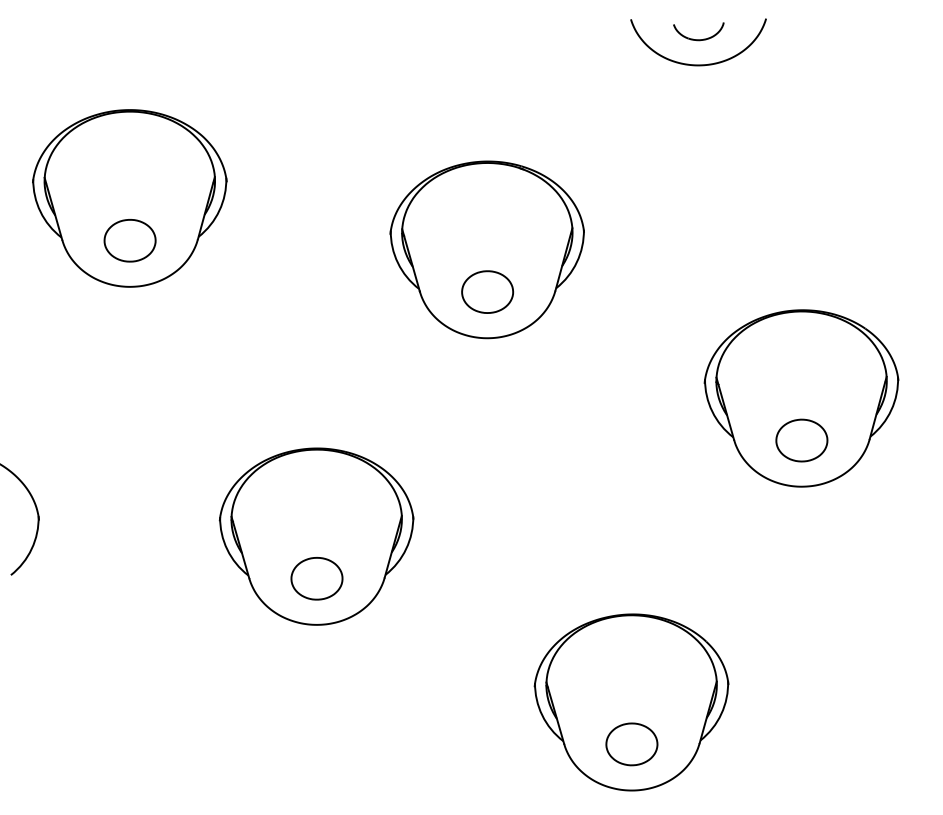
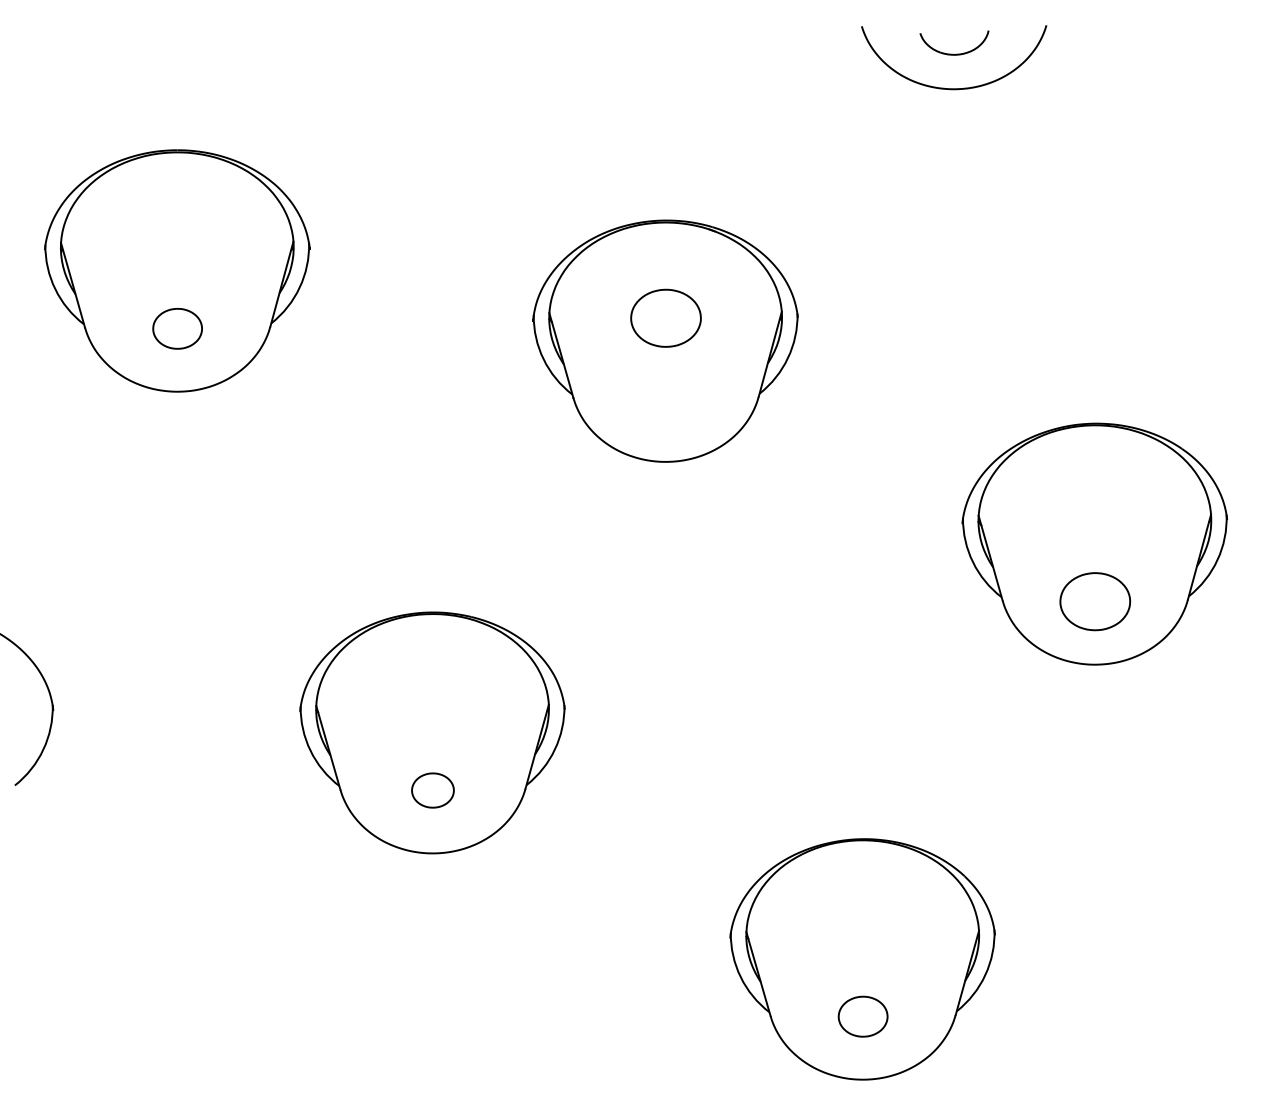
part: (129, 240) -> (176, 328), size x0.7
part: (487, 291) -> (665, 317), moved
part: (316, 578) -> (432, 790), size x0.6
part: (631, 744) -> (862, 1016), size x0.7

